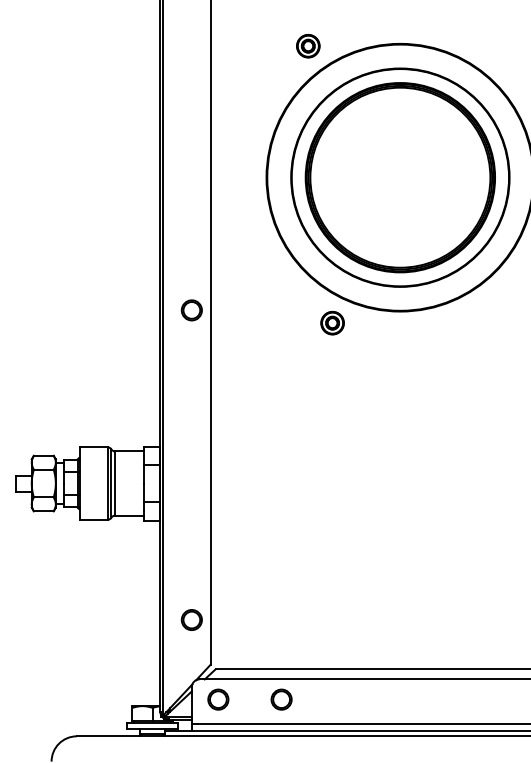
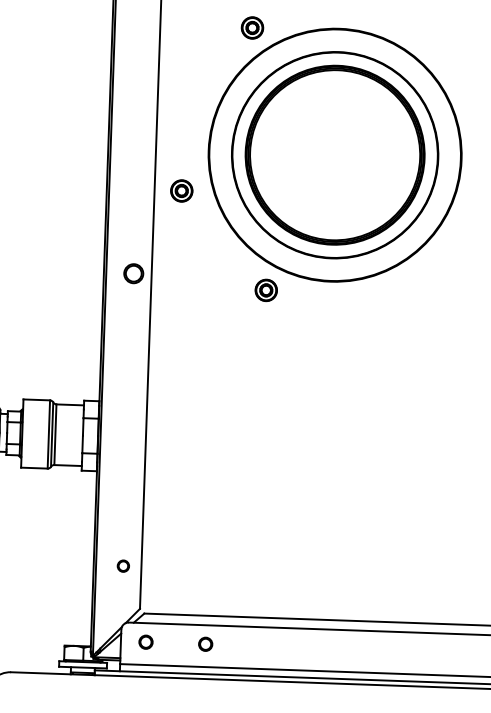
part: (239, 220) -> (181, 190), added
part: (191, 619) -> (123, 565), size x0.6
circle: (218, 699) -> (146, 642), size x0.7
circle: (281, 699) -> (205, 644), size x0.7

